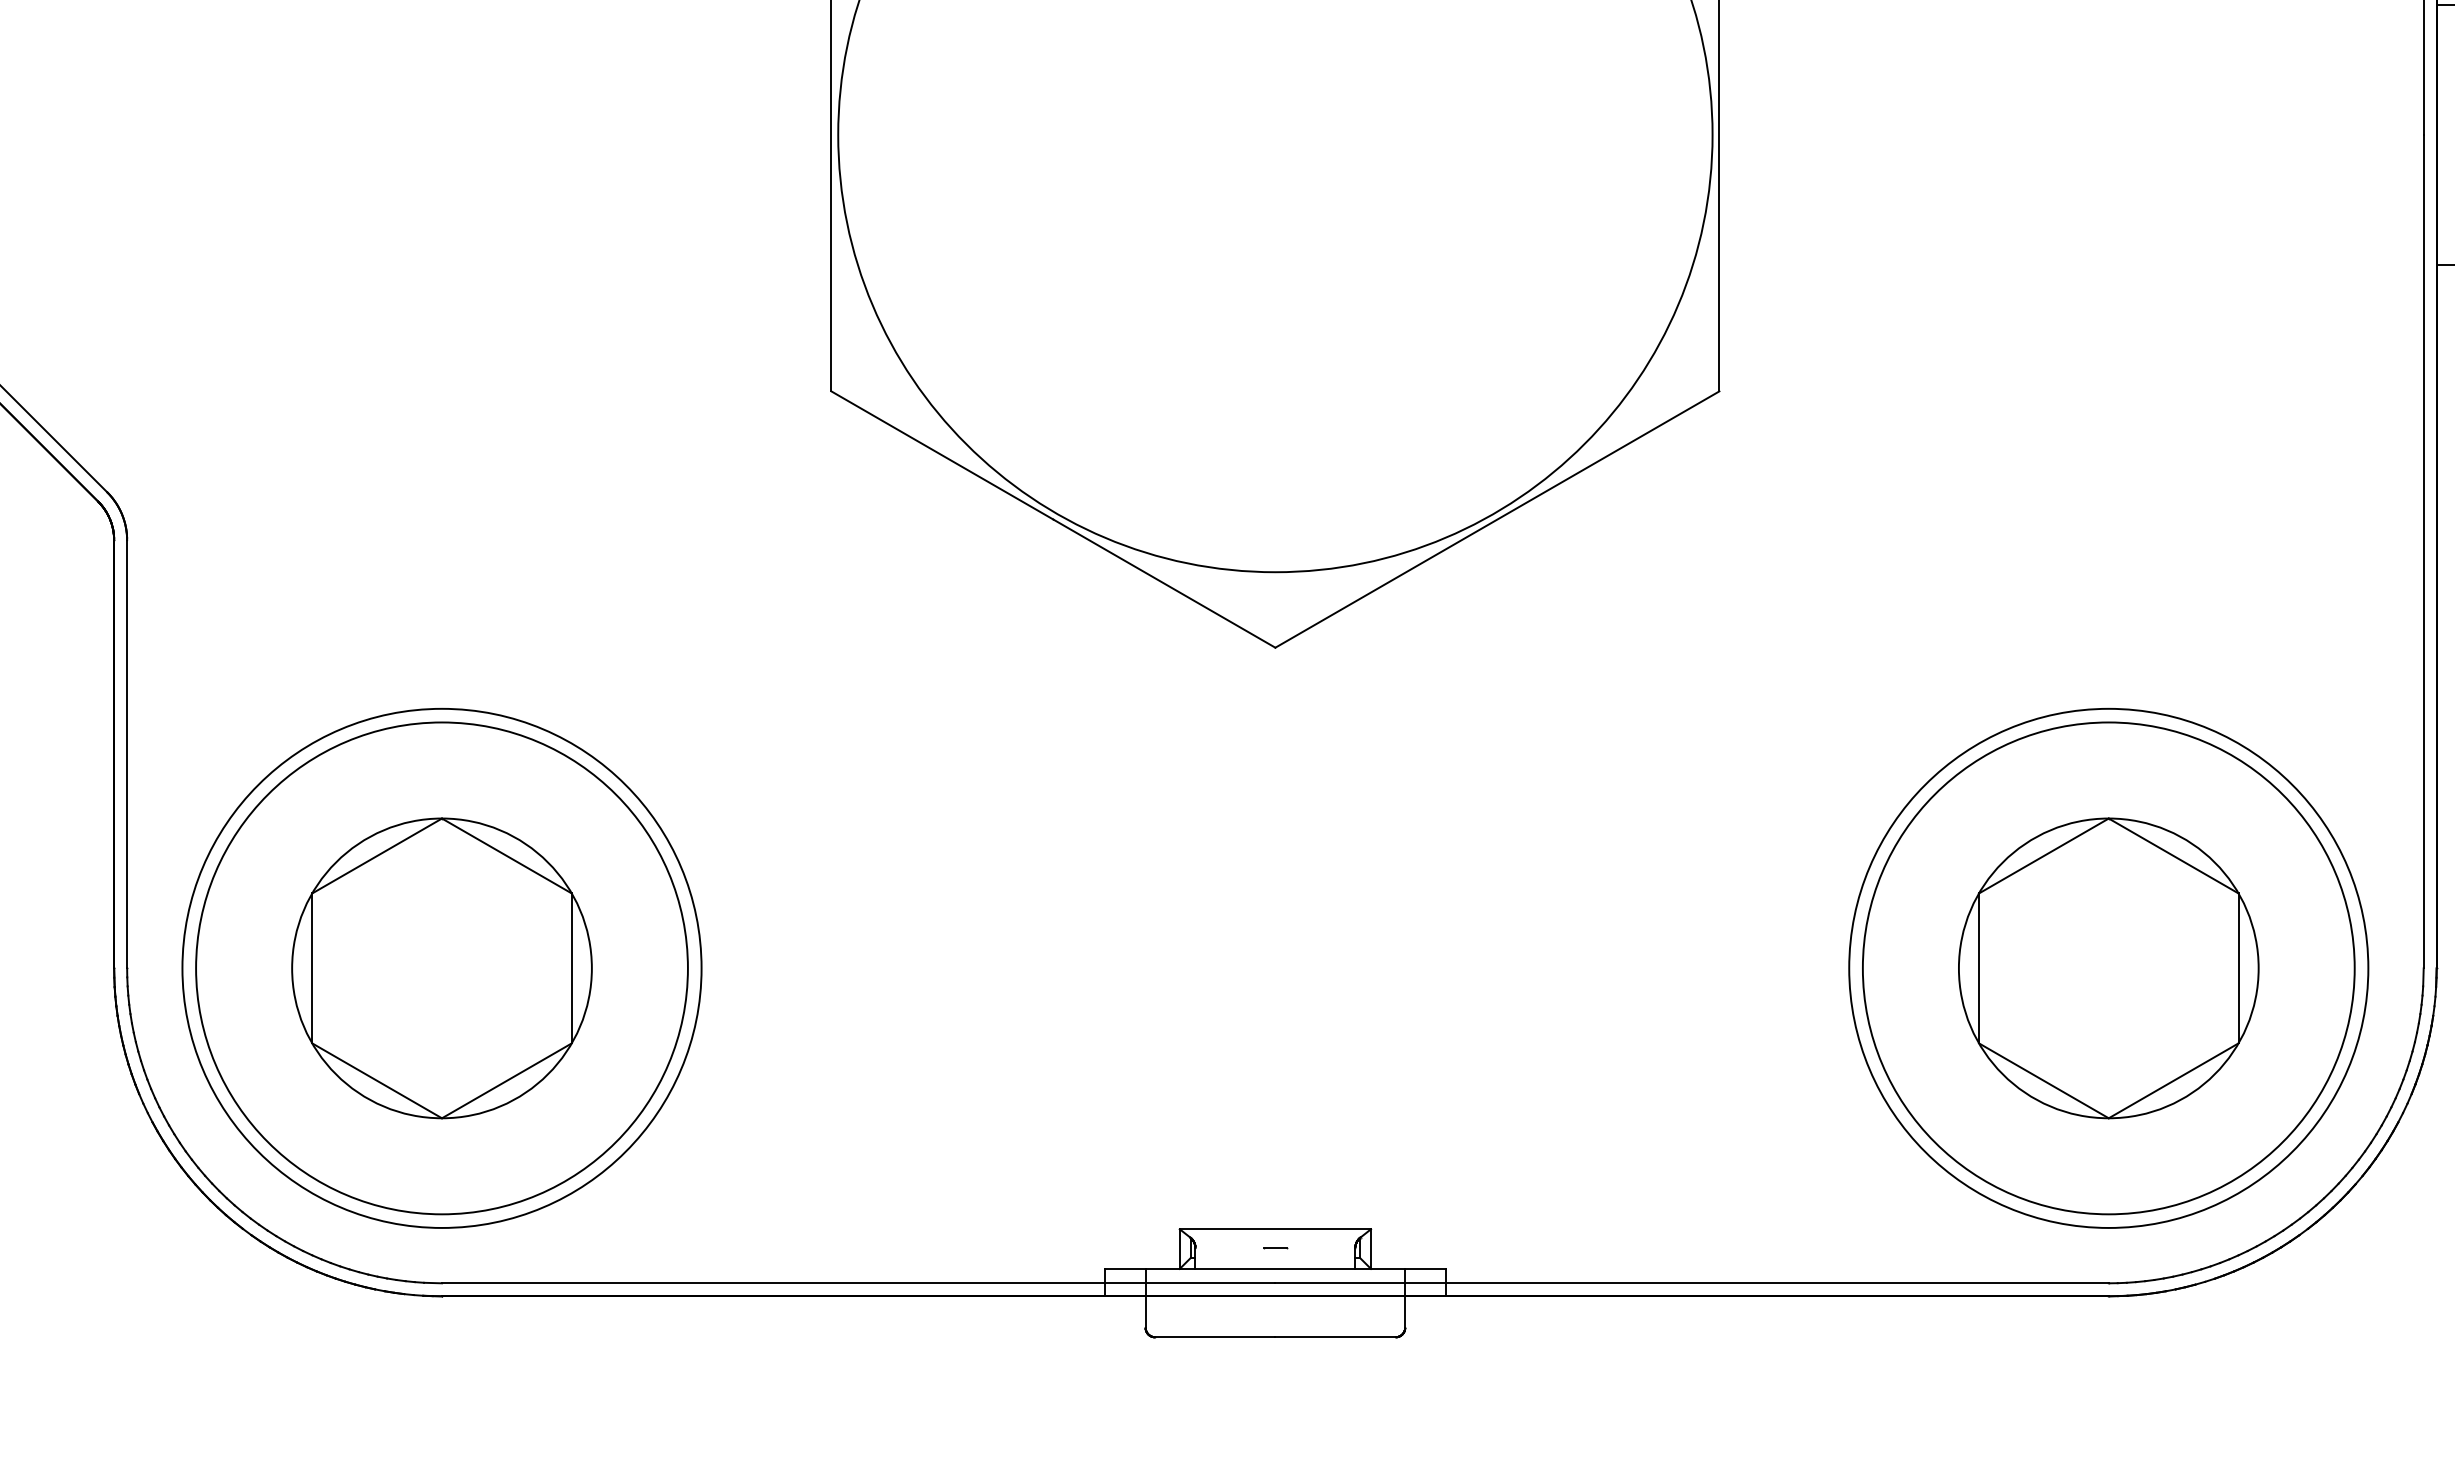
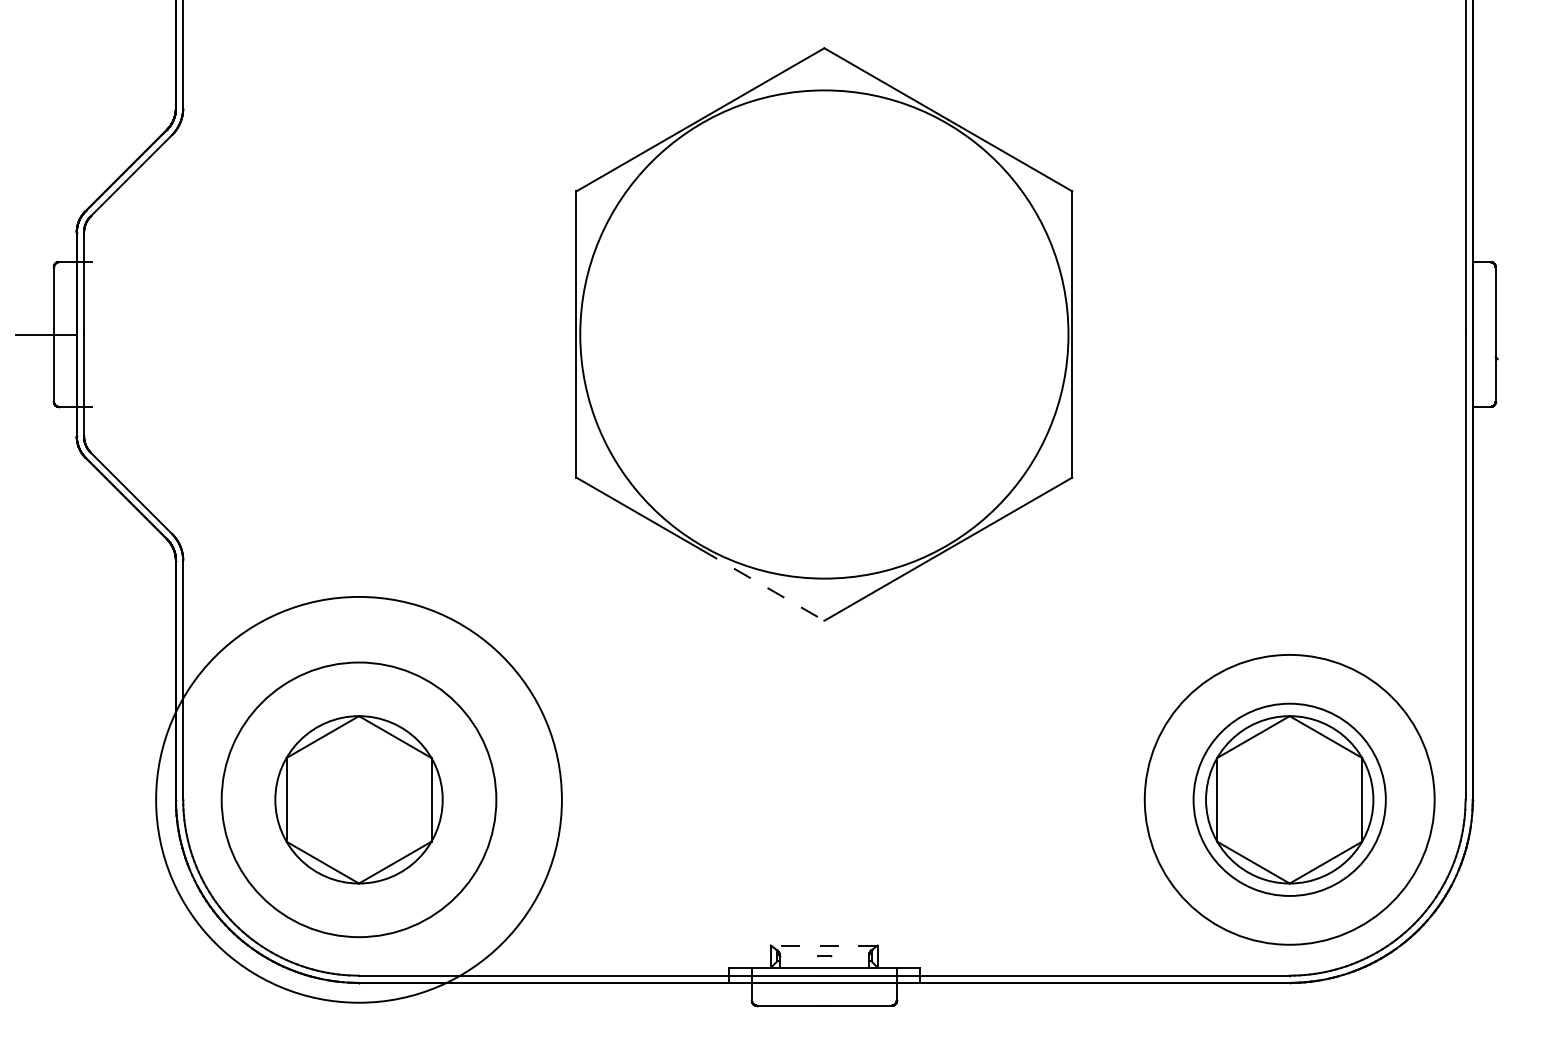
line: (1164, 584) -> (762, 585), solid -> dashed
circle: (441, 967) -> (358, 799), size x1.4
circle: (2108, 967) -> (1289, 799), size x0.7
line: (1273, 1229) -> (823, 945), solid -> dashed

